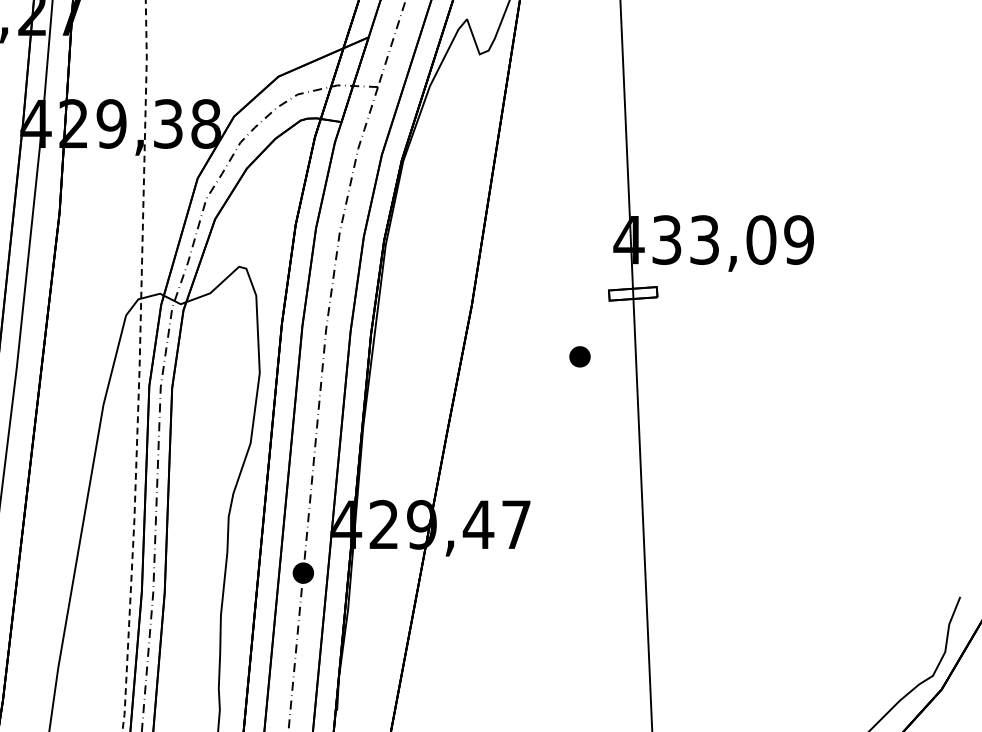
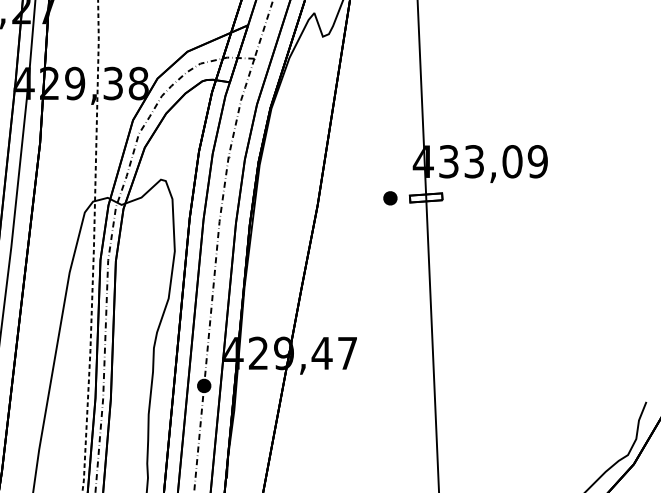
part: (580, 357) -> (390, 198), moved

